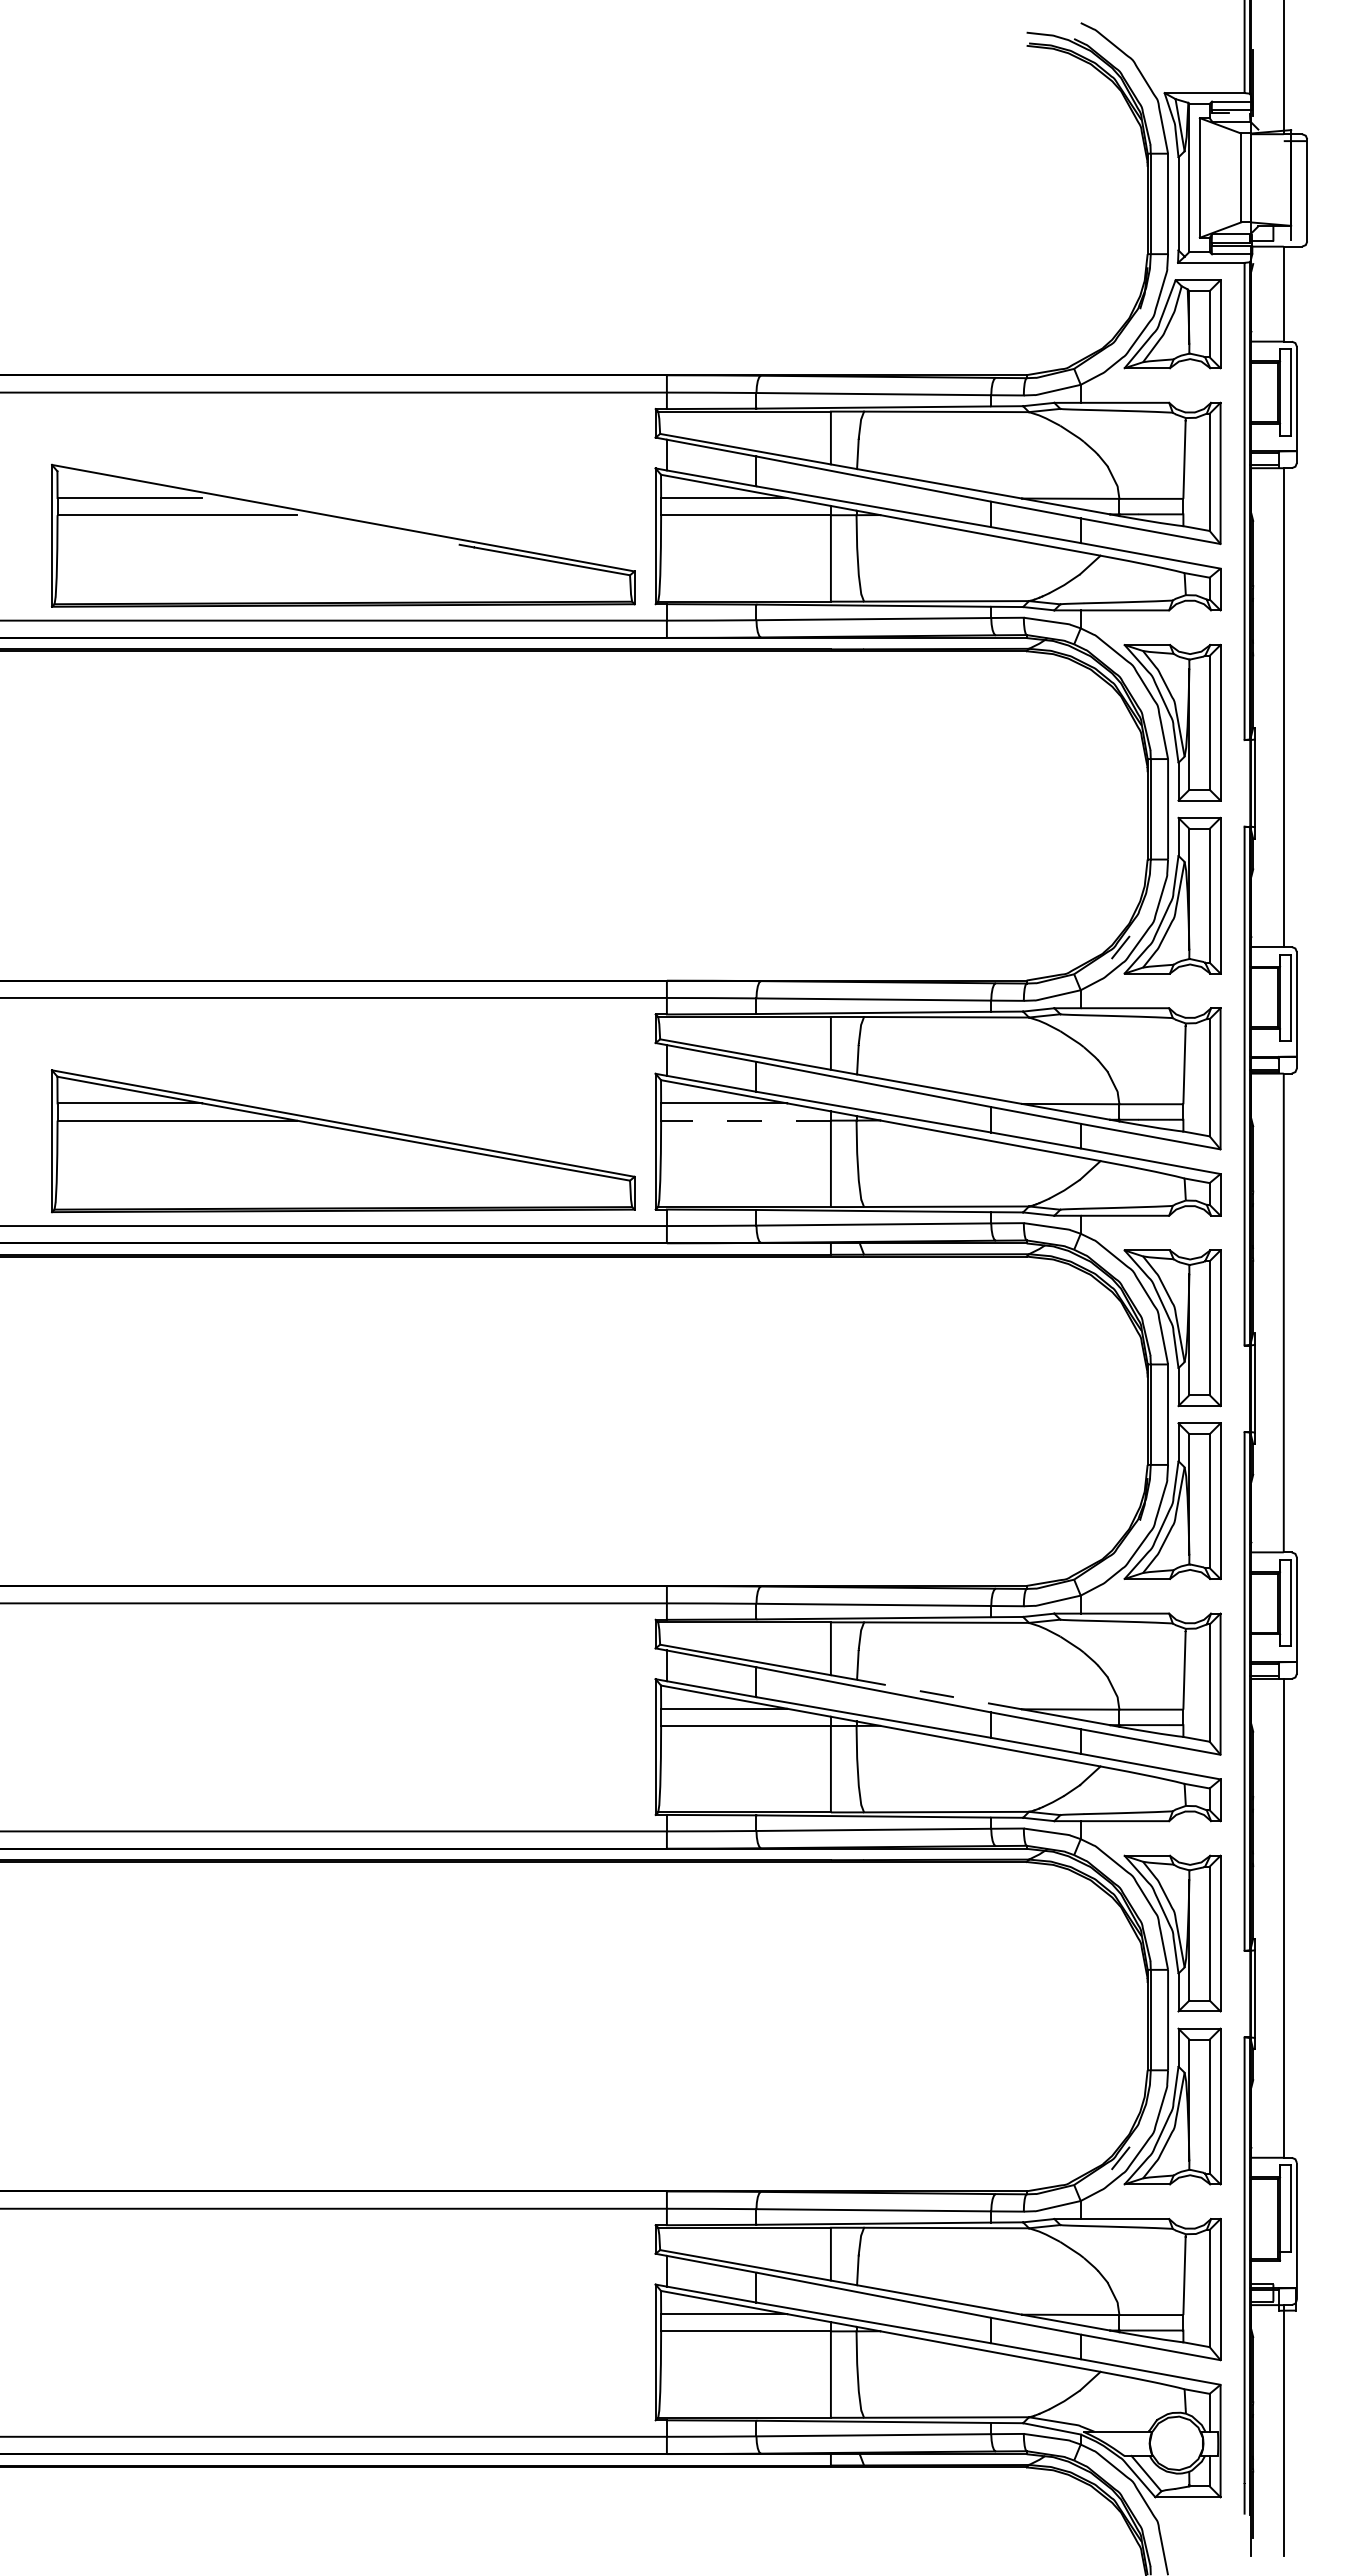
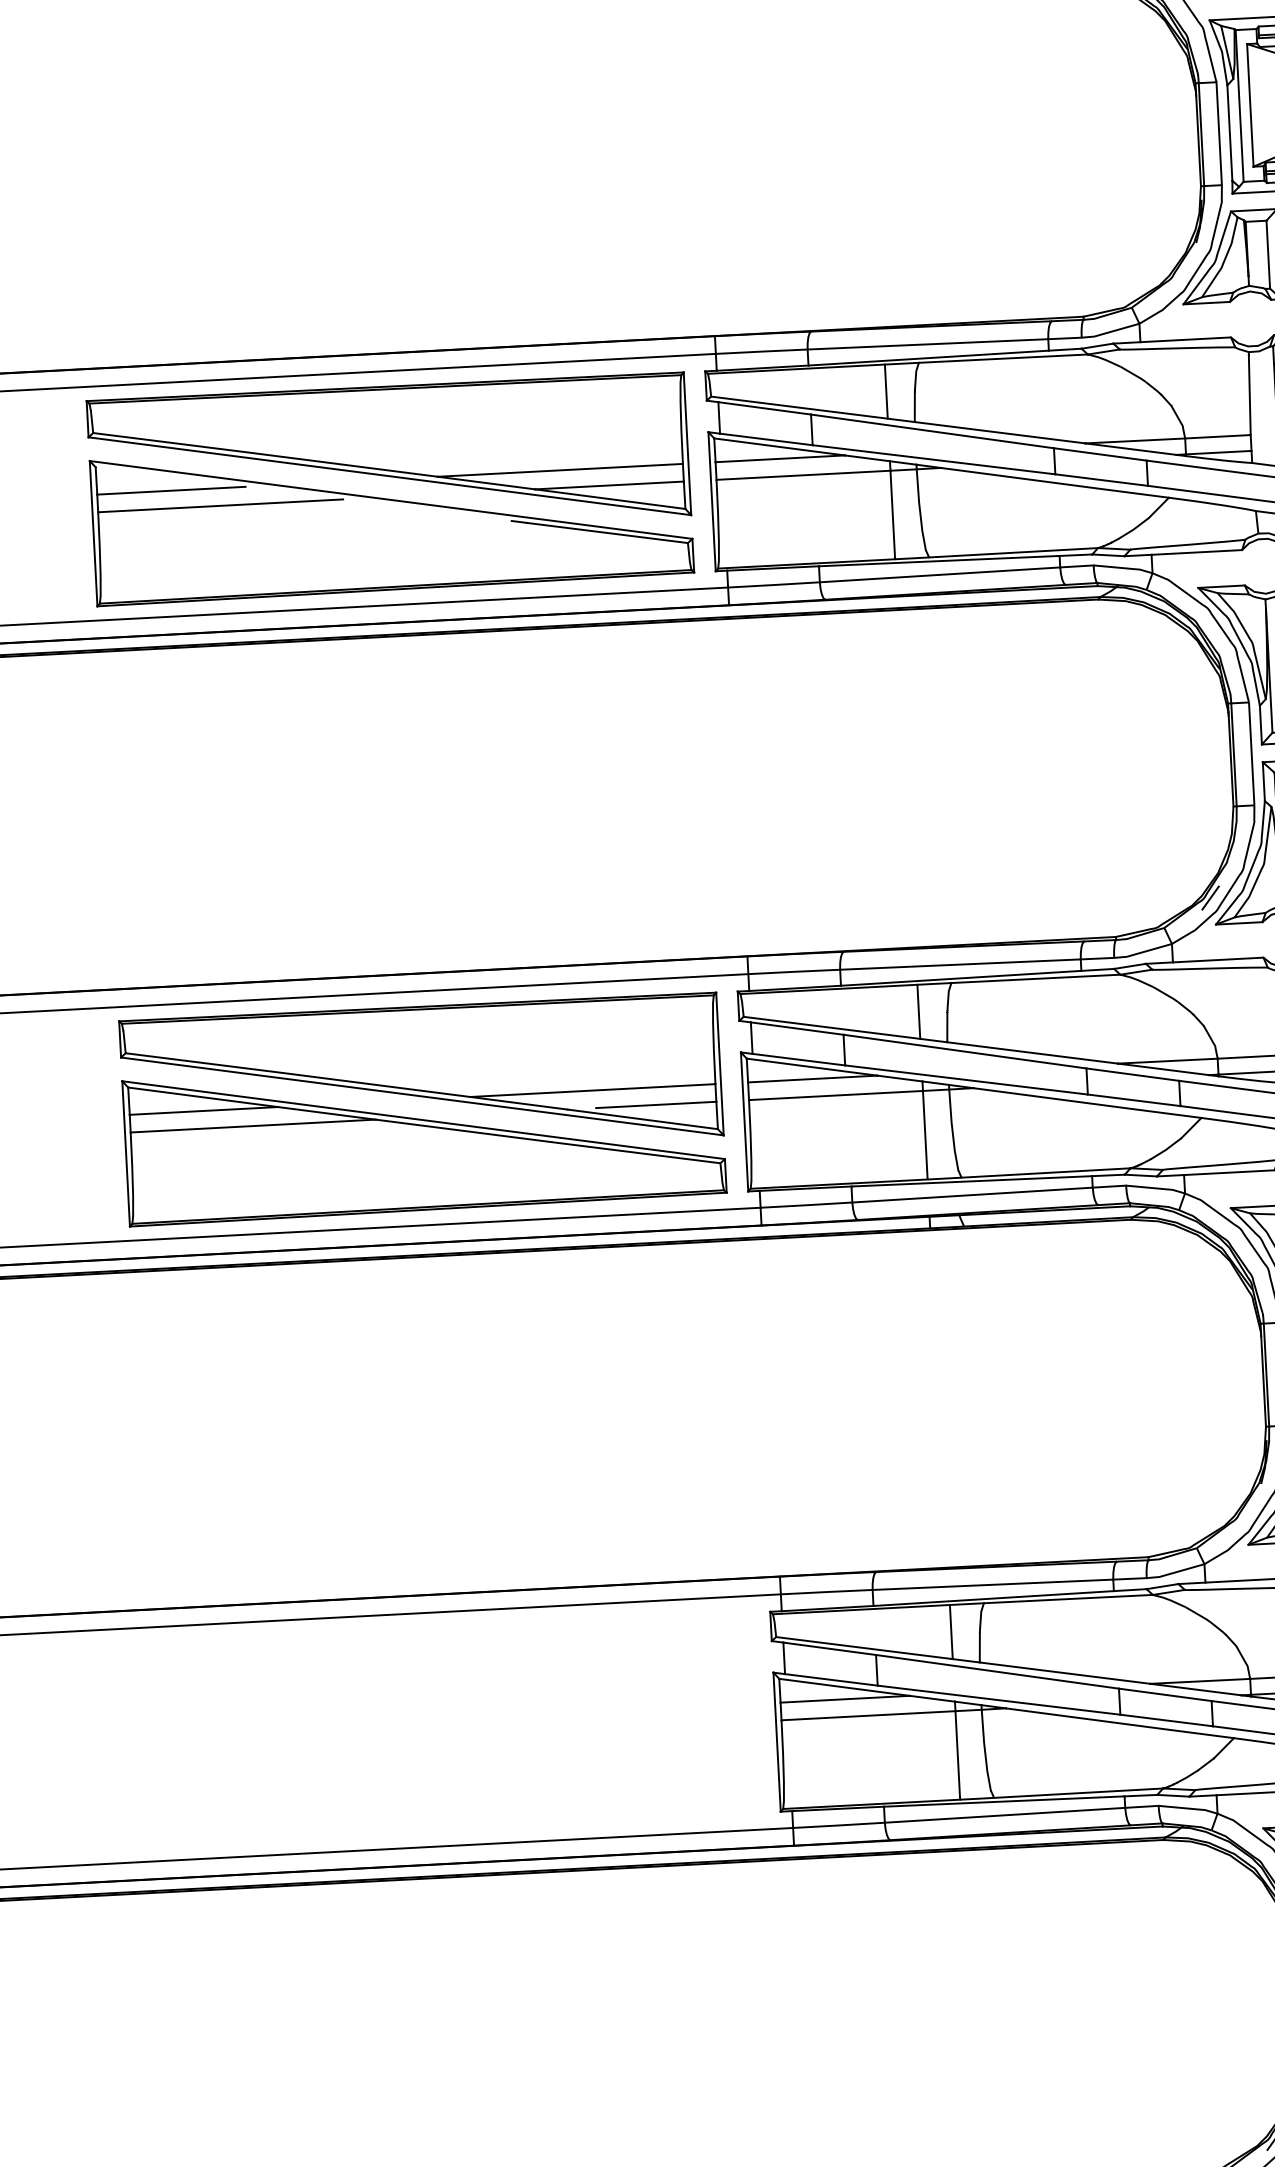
part: (343, 477) -> (389, 458), added
part: (343, 1082) -> (421, 1078), added
line: (746, 1120) -> (836, 1095), dashed -> solid
line: (939, 1694) -> (1065, 1673), dashed -> solid

